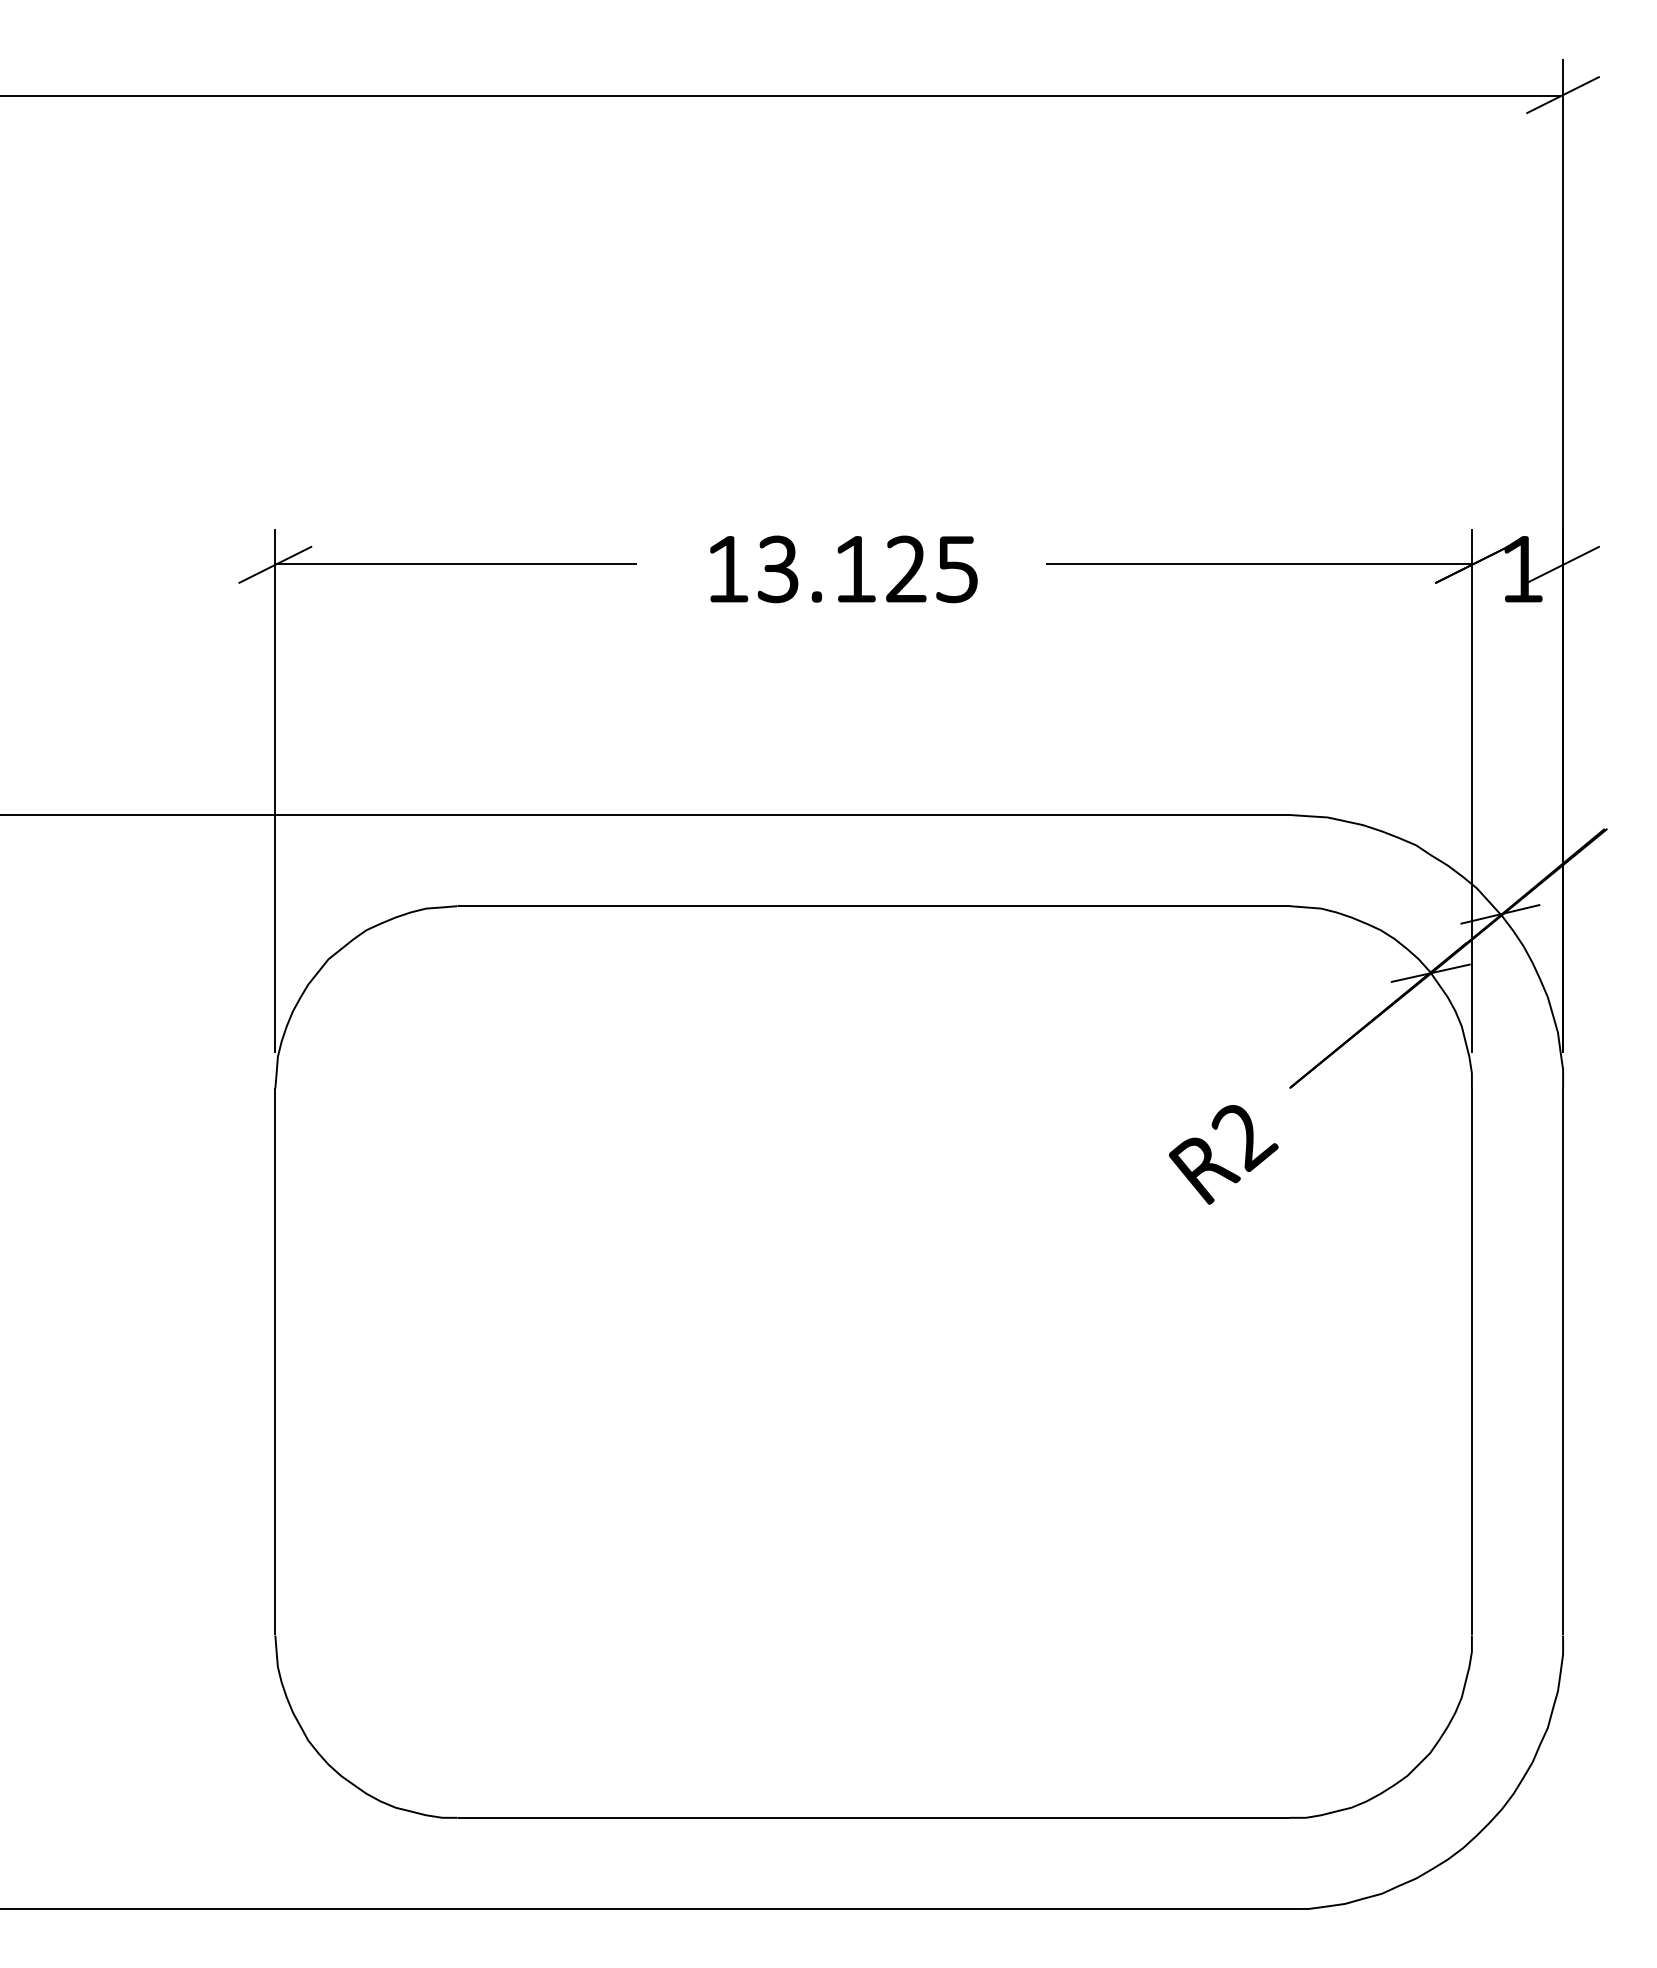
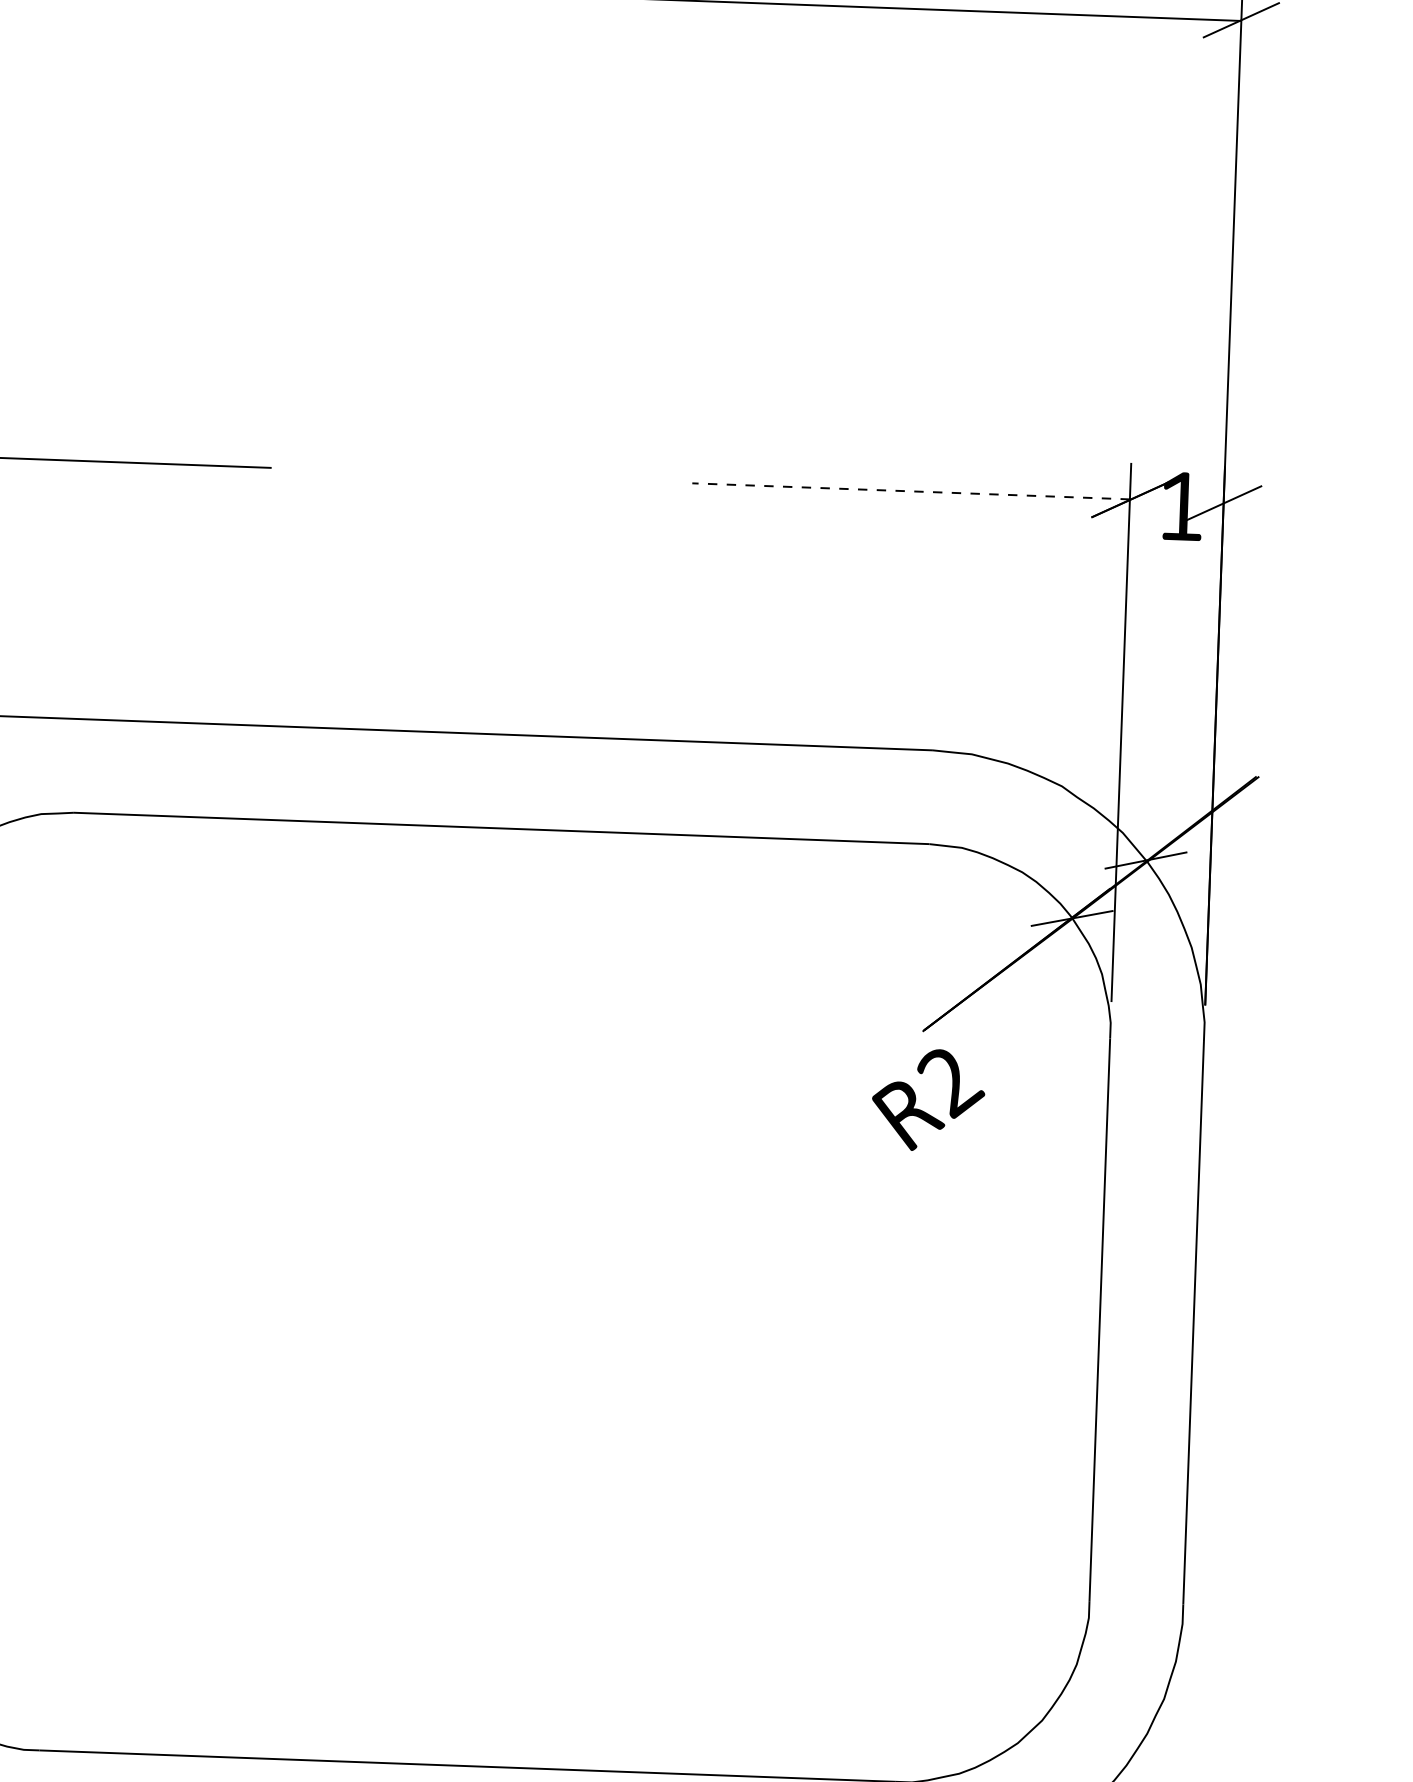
line: (1259, 564) -> (911, 491), solid -> dashed
part: (853, 569) -> (493, 481), removed
part: (1217, 1164) -> (921, 1109), moved

